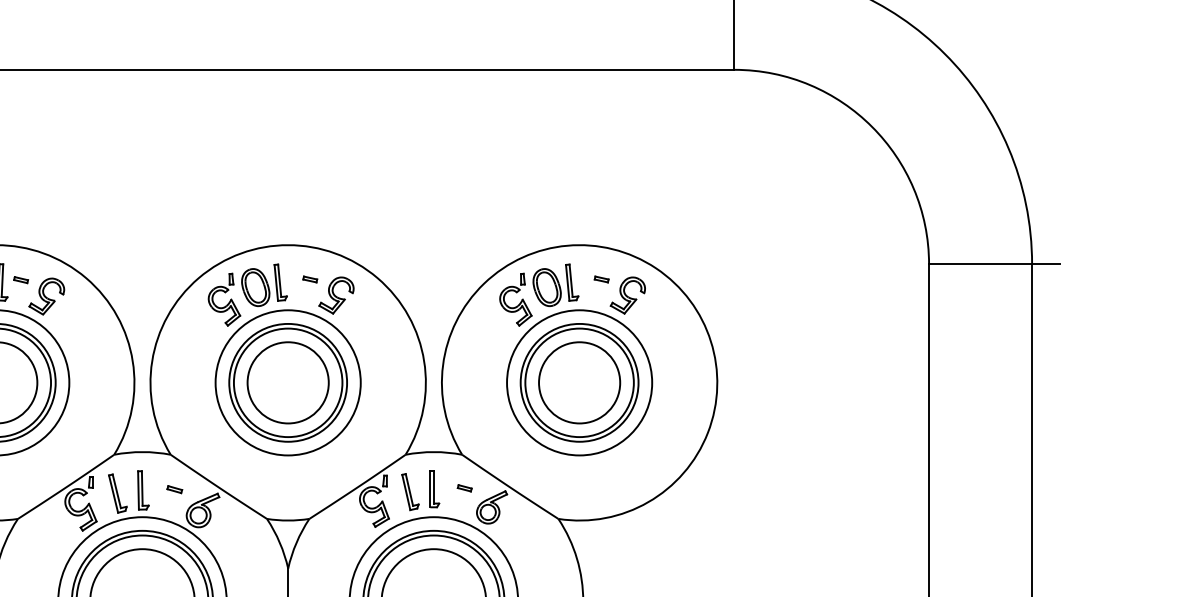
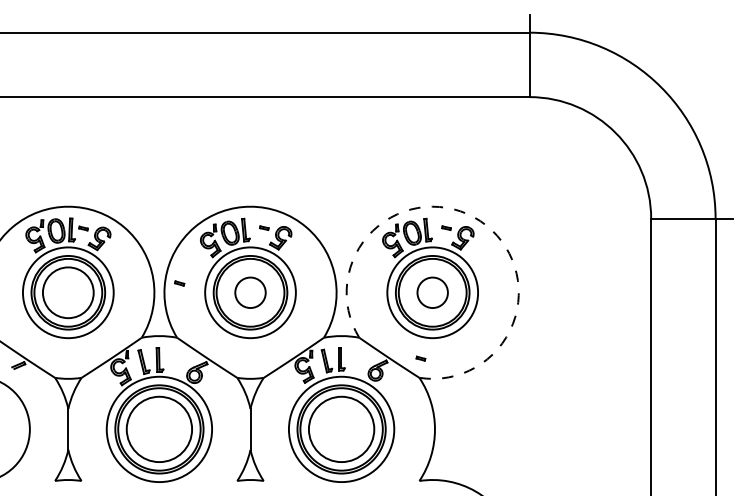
arc: (656, 268) -> (480, 221), solid -> dashed
circle: (288, 382) -> (250, 292), size x0.6
circle: (579, 382) -> (432, 292), size x0.6
part: (464, 487) -> (420, 358), moved
part: (174, 489) -> (179, 283), moved

